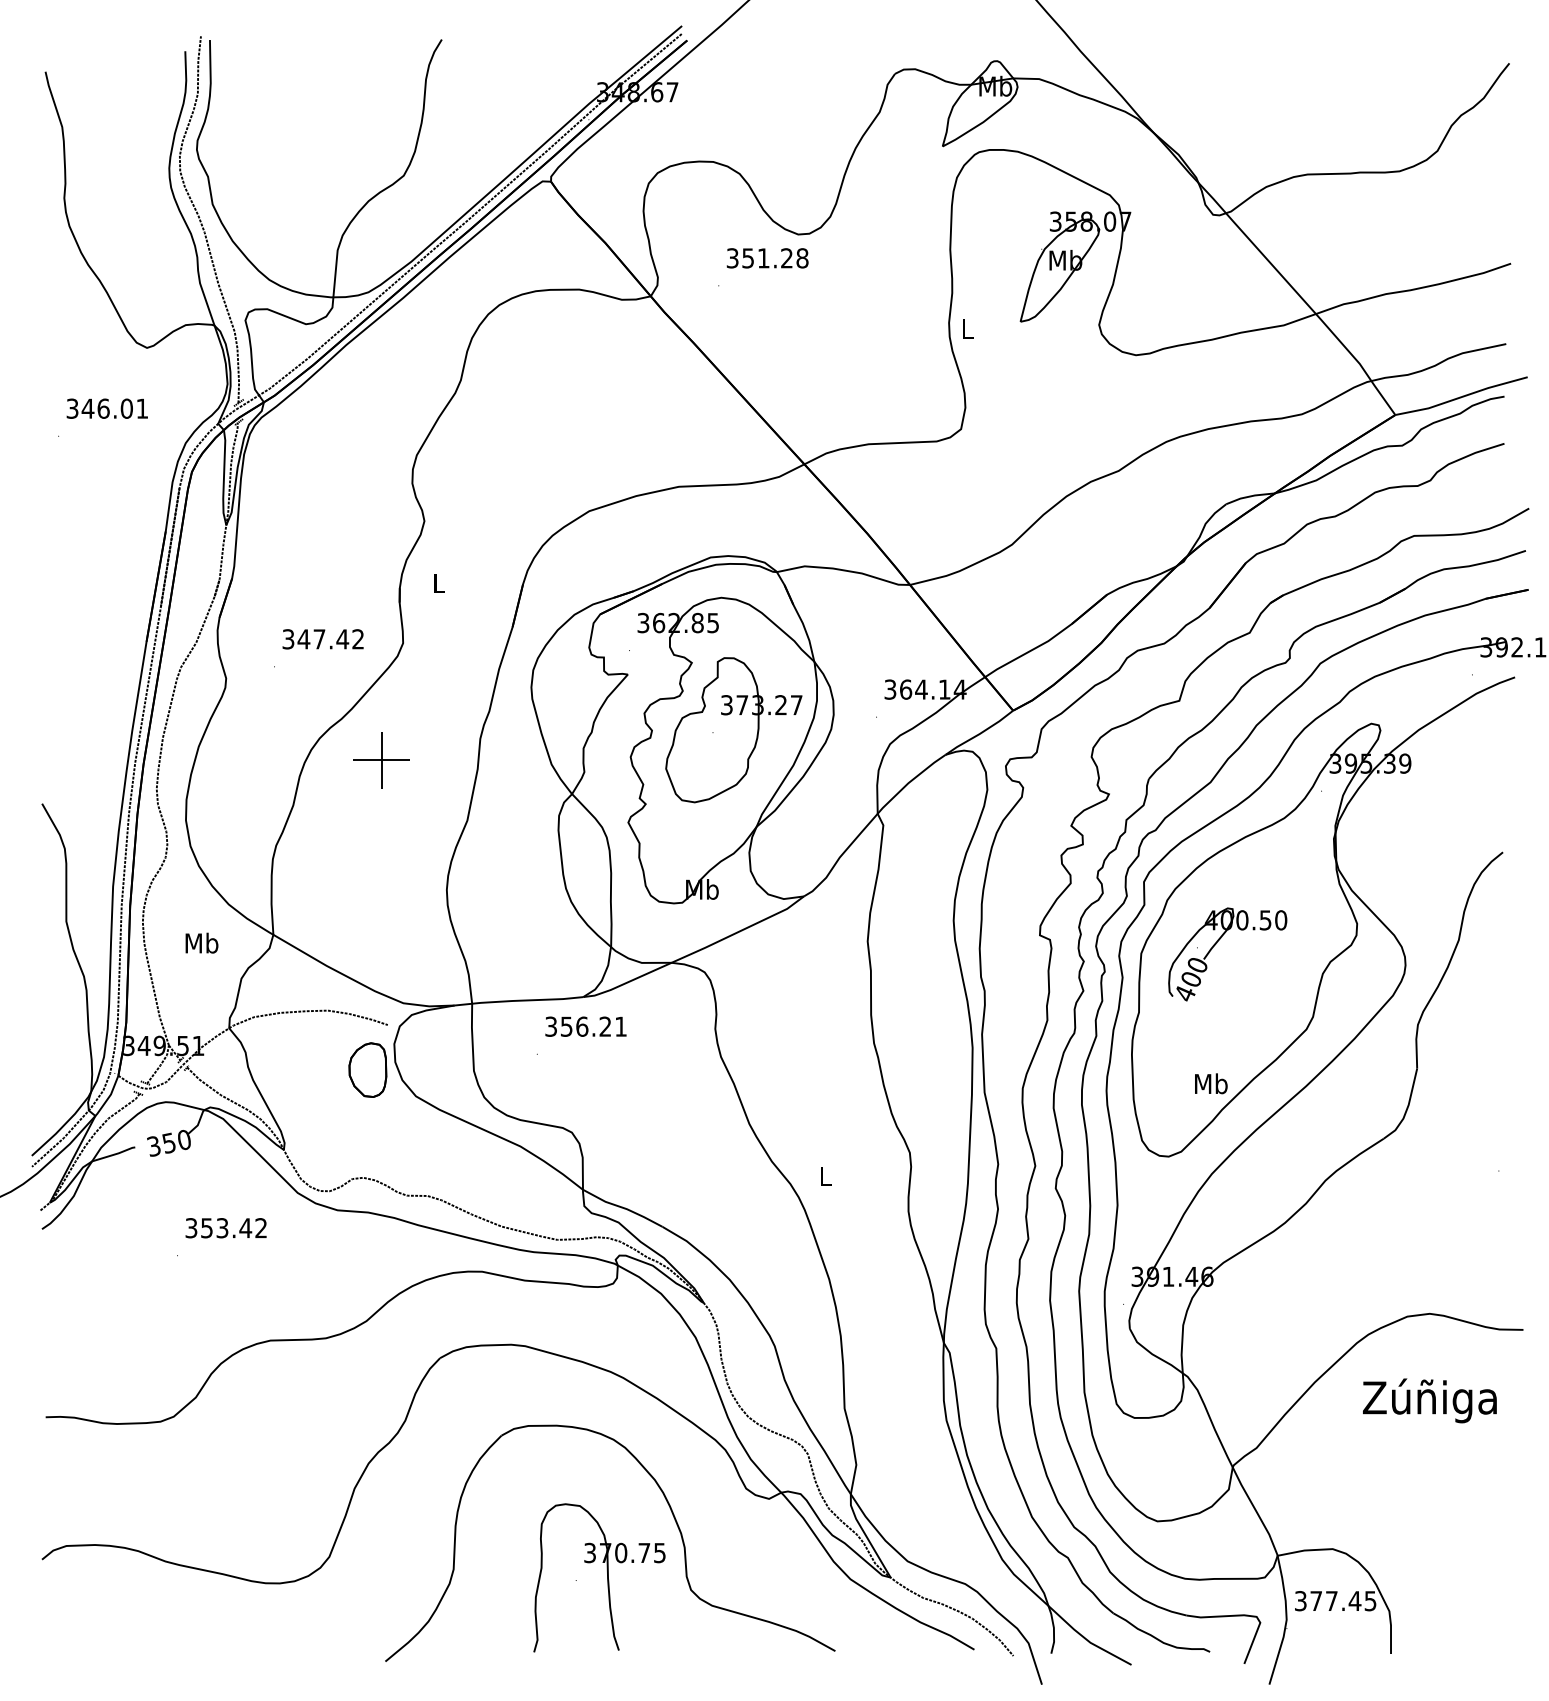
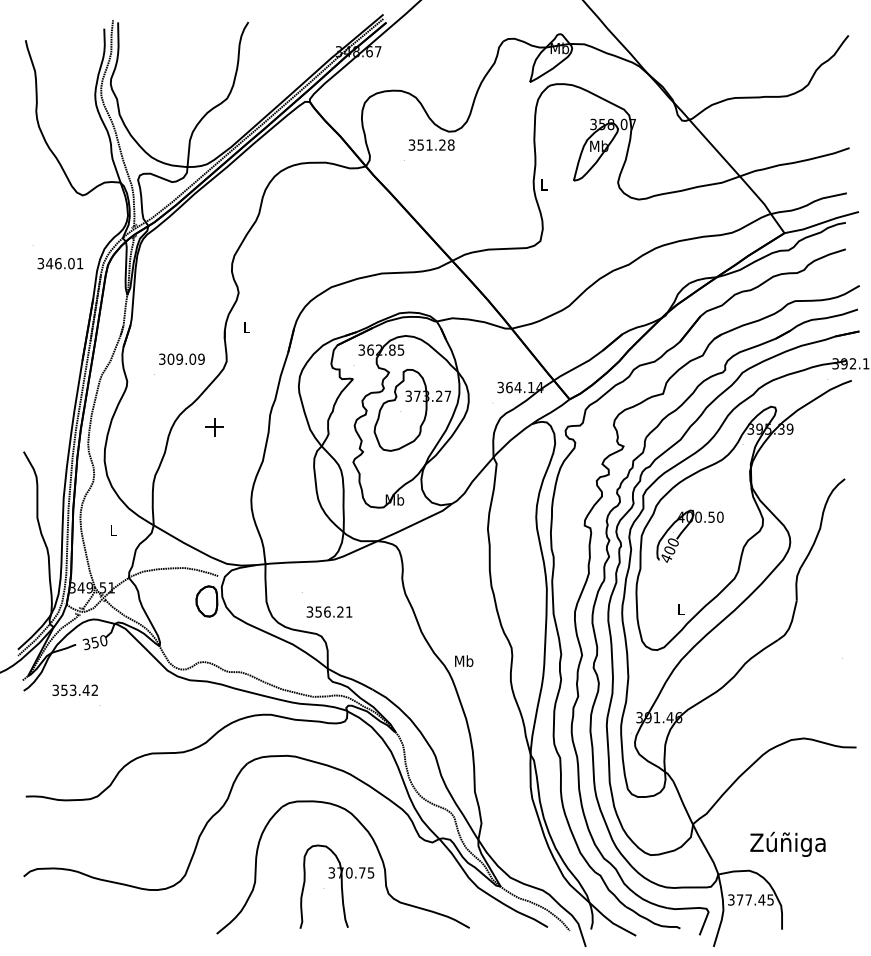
text: (107, 408) -> (60, 263), moved
text: (329, 637) -> (185, 358), 347.42 -> 309.09
part: (381, 758) -> (214, 426), size x0.6
text: (201, 942) -> (113, 529), Mb -> L
text: (585, 1025) -> (329, 611), moved
text: (1210, 1082) -> (680, 608), Mb -> L
text: (826, 1175) -> (464, 660), L -> Mb
text: (224, 1226) -> (74, 689), moved
text: (1429, 1399) -> (787, 843), moved

